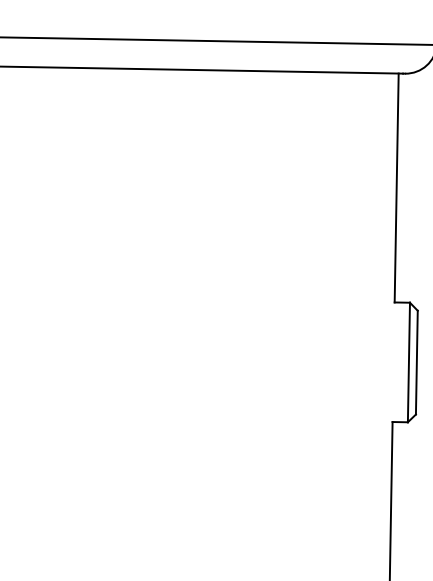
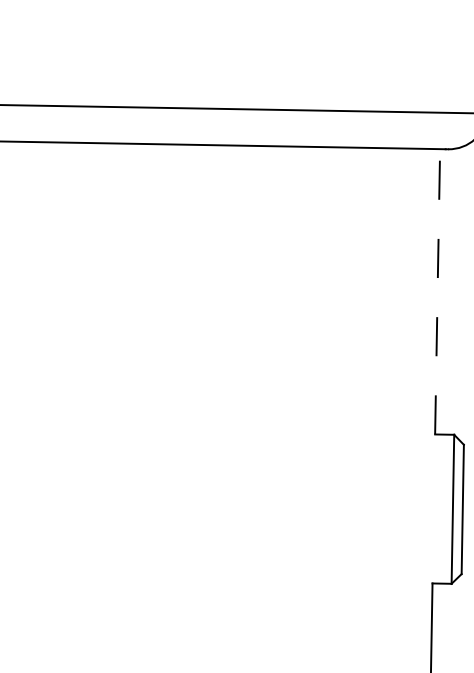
line: (396, 187) -> (437, 291), solid -> dashed

